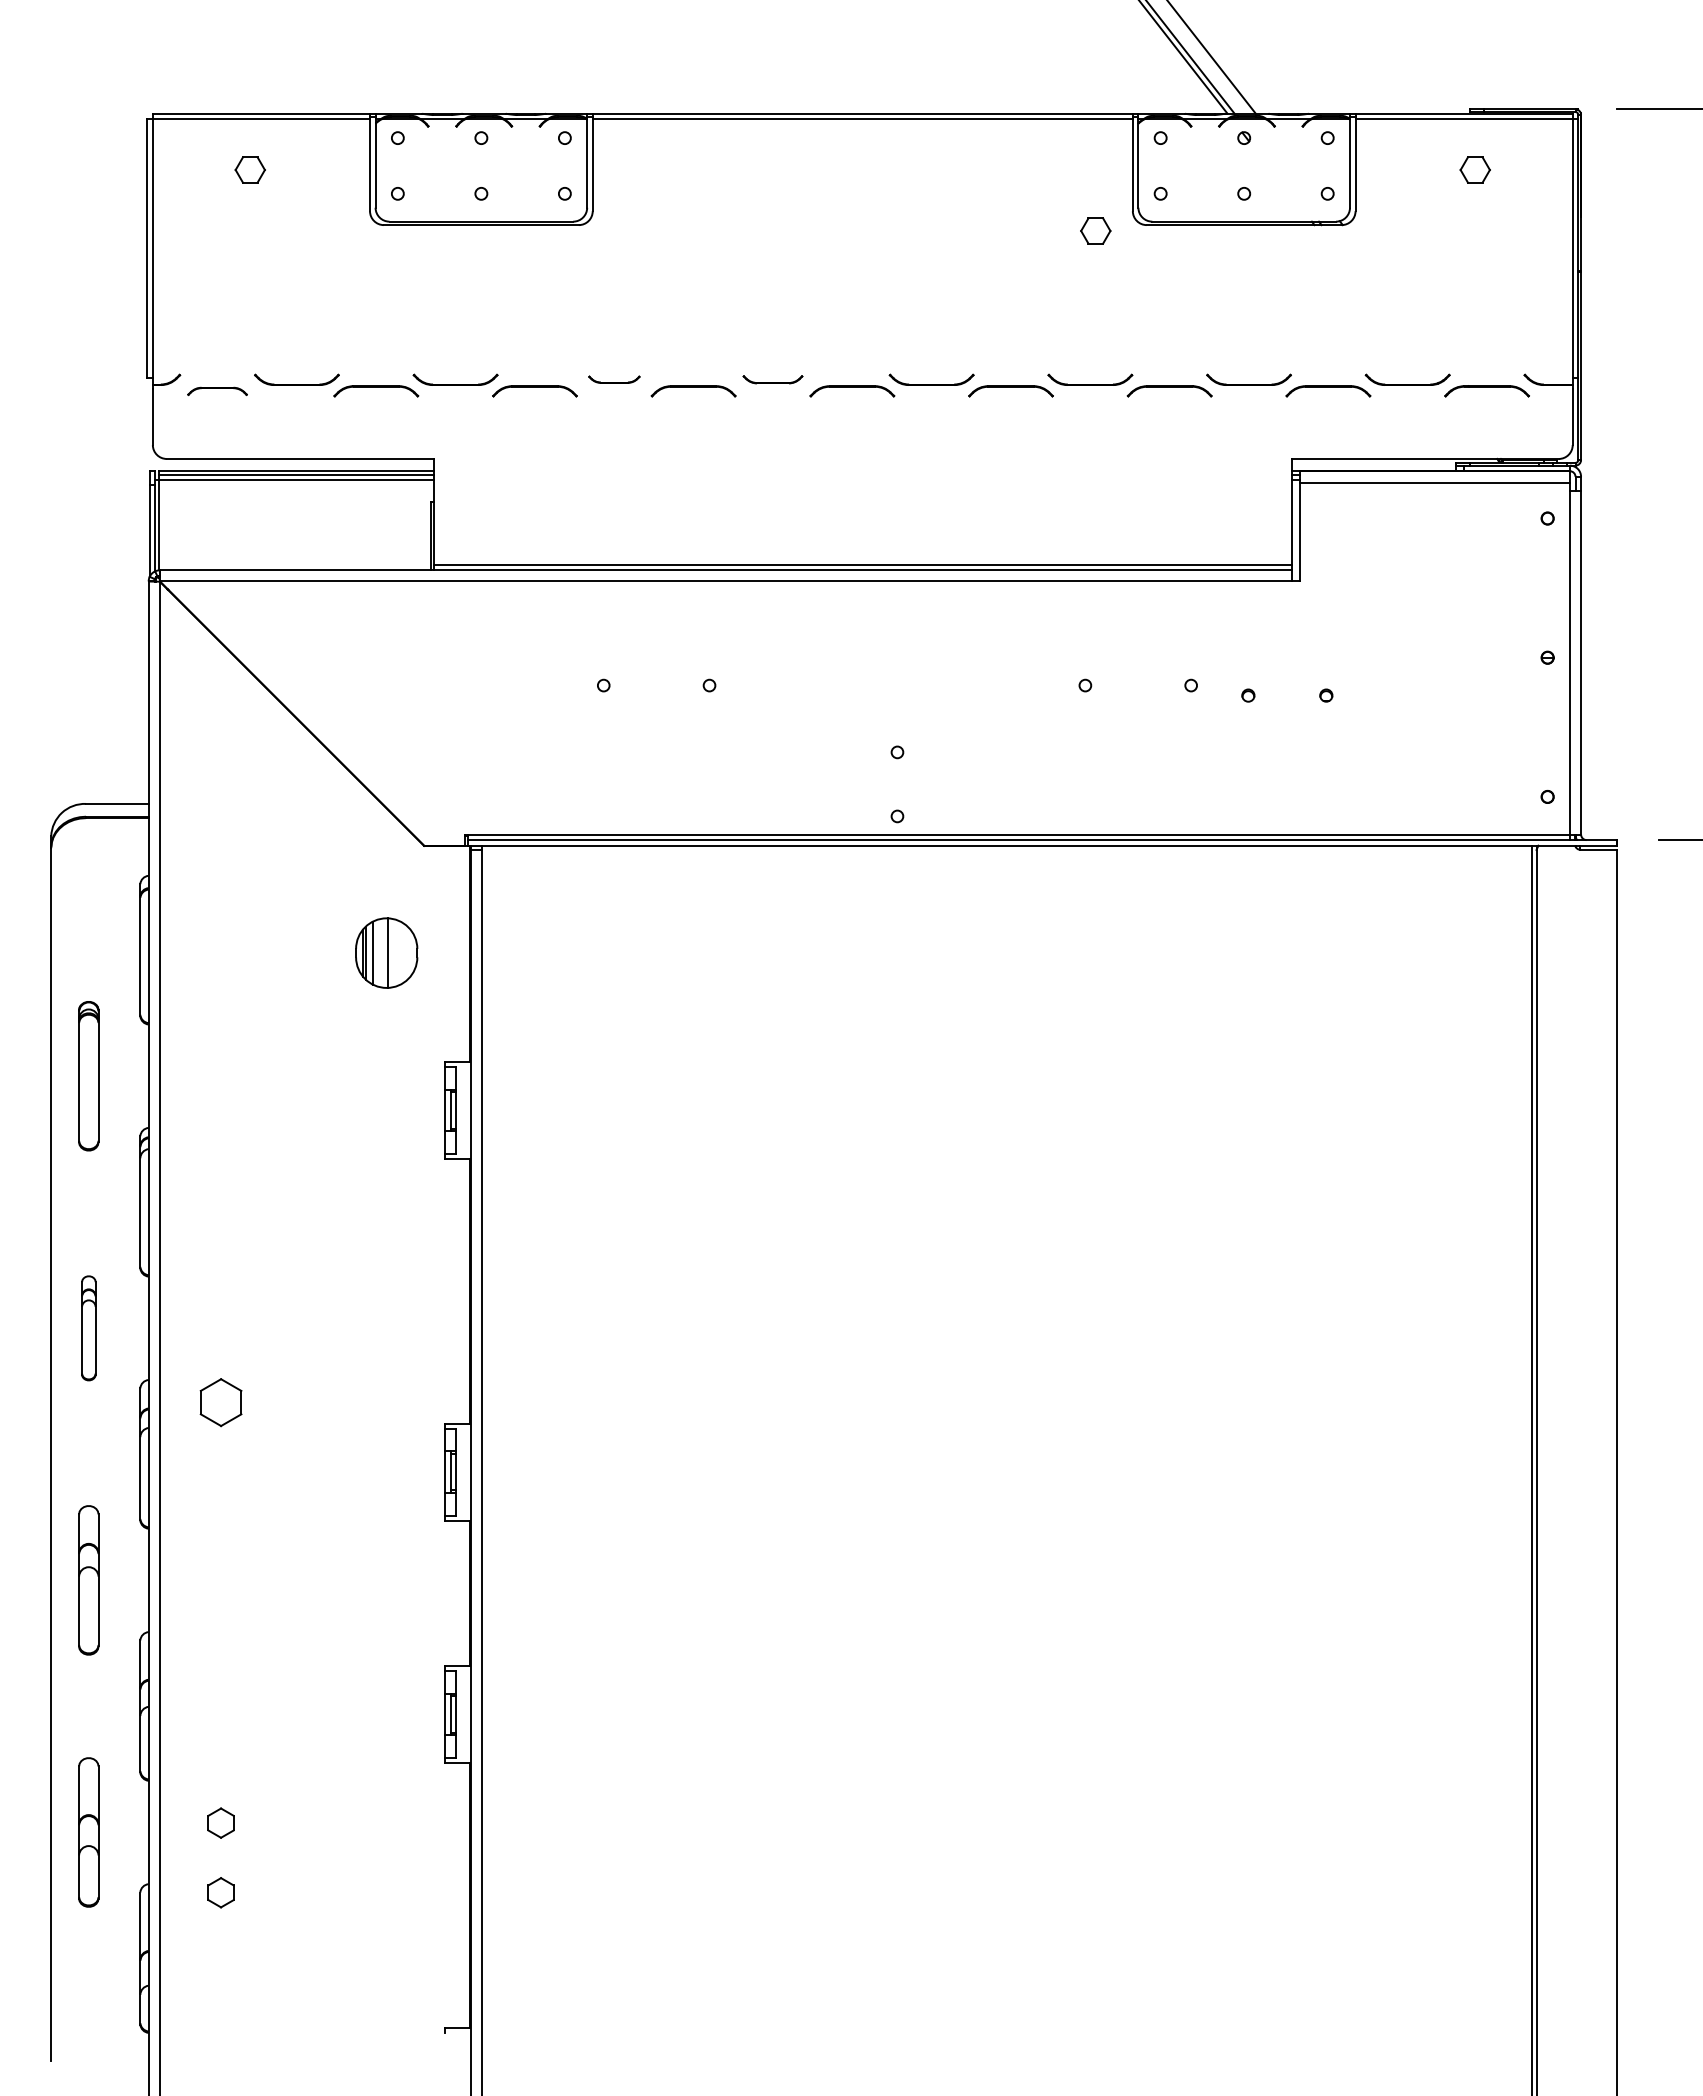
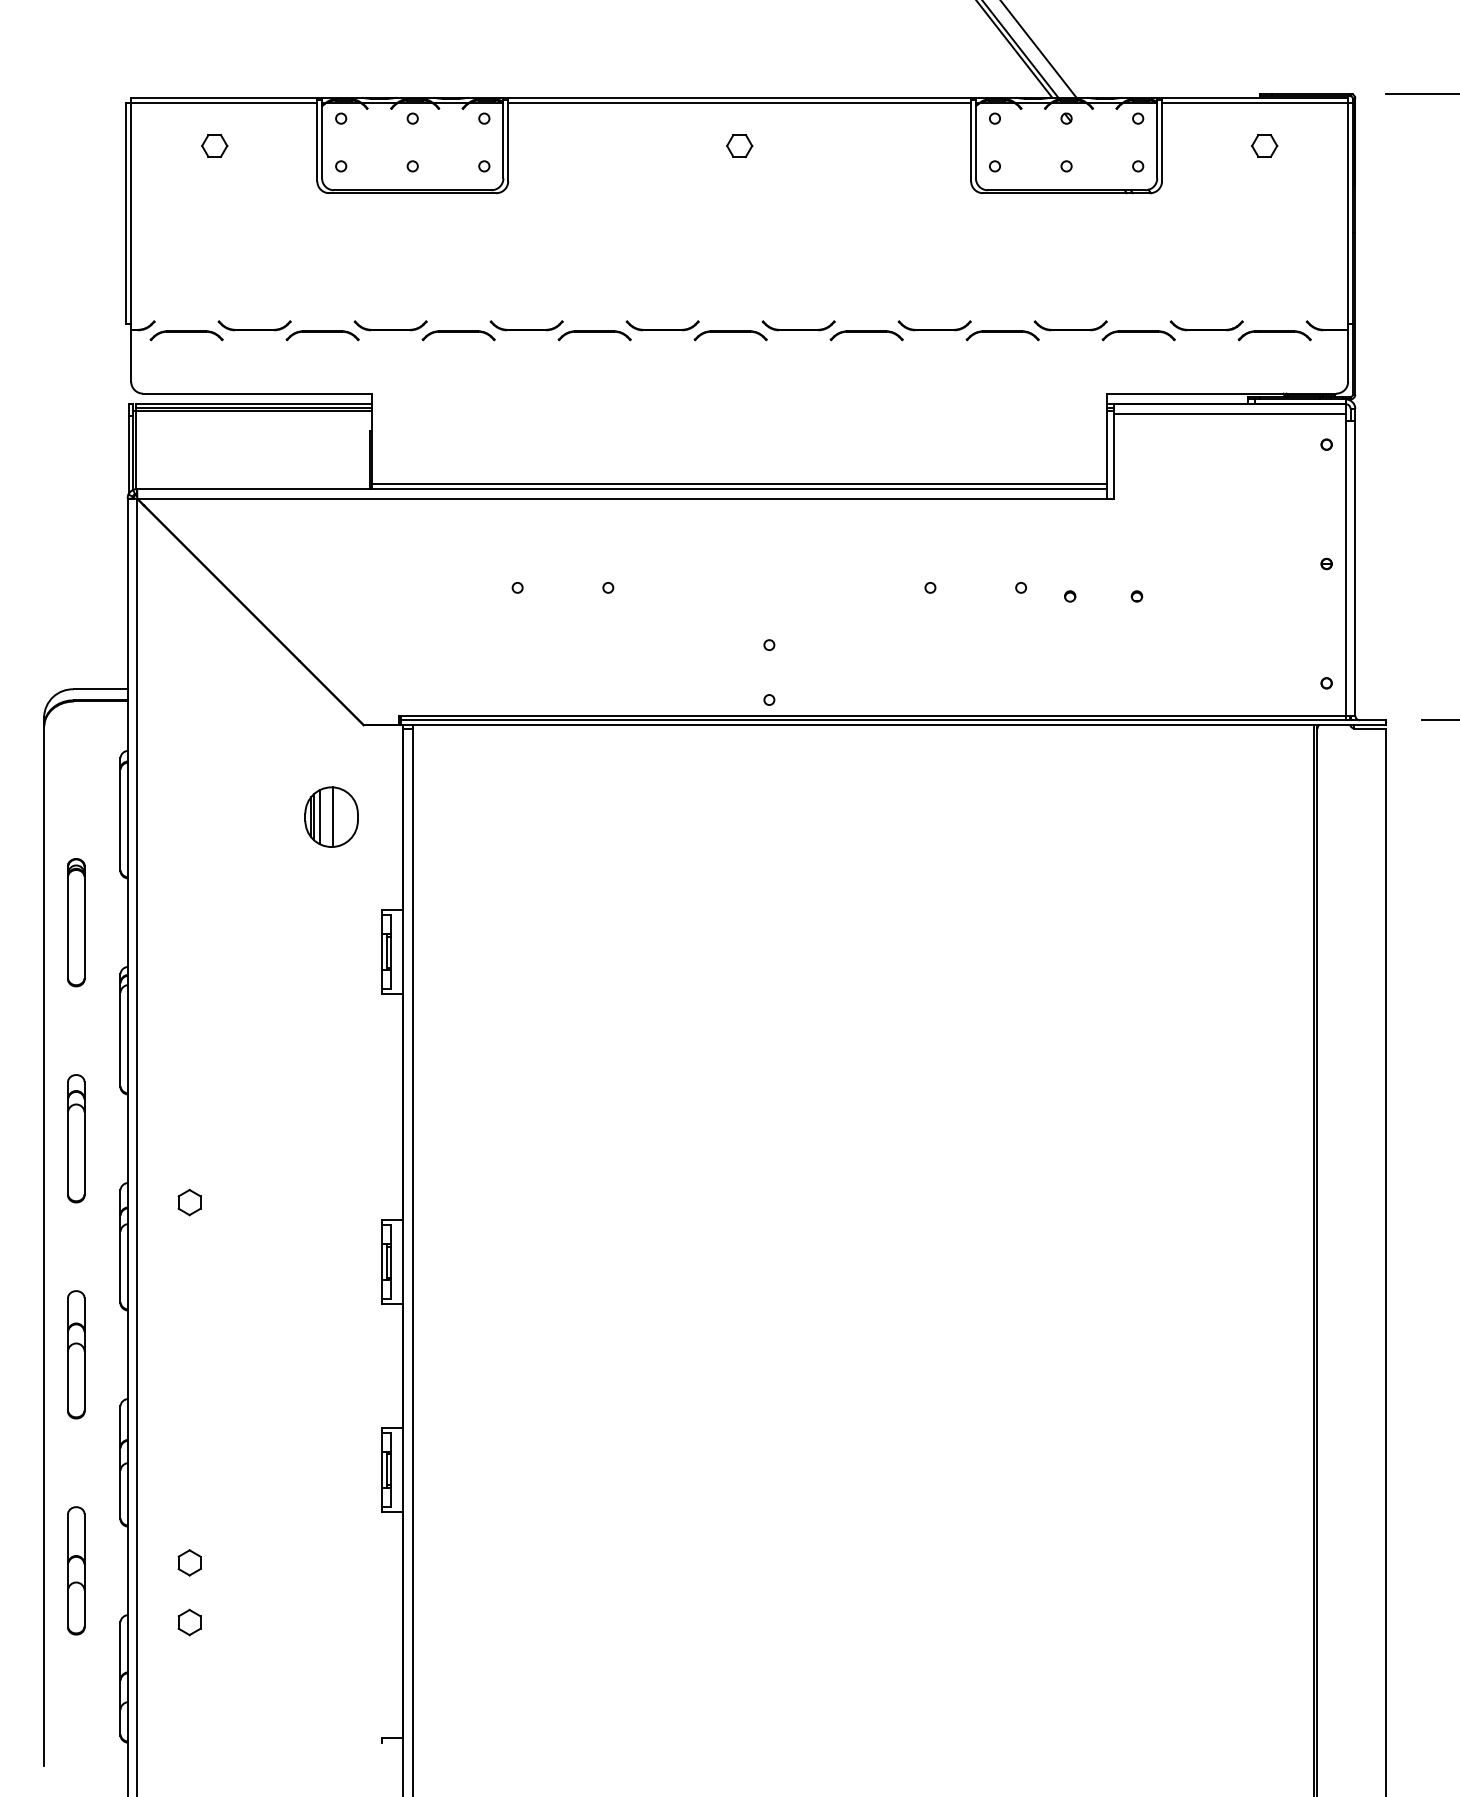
part: (1095, 230) -> (739, 145), moved
part: (614, 379) -> (526, 325), size x1.67
part: (772, 379) -> (662, 325), size x1.43
part: (217, 391) -> (186, 335), size x1.43
part: (88, 1328) -> (76, 1138), size x1.43
part: (220, 1402) -> (189, 1202), size x0.62

